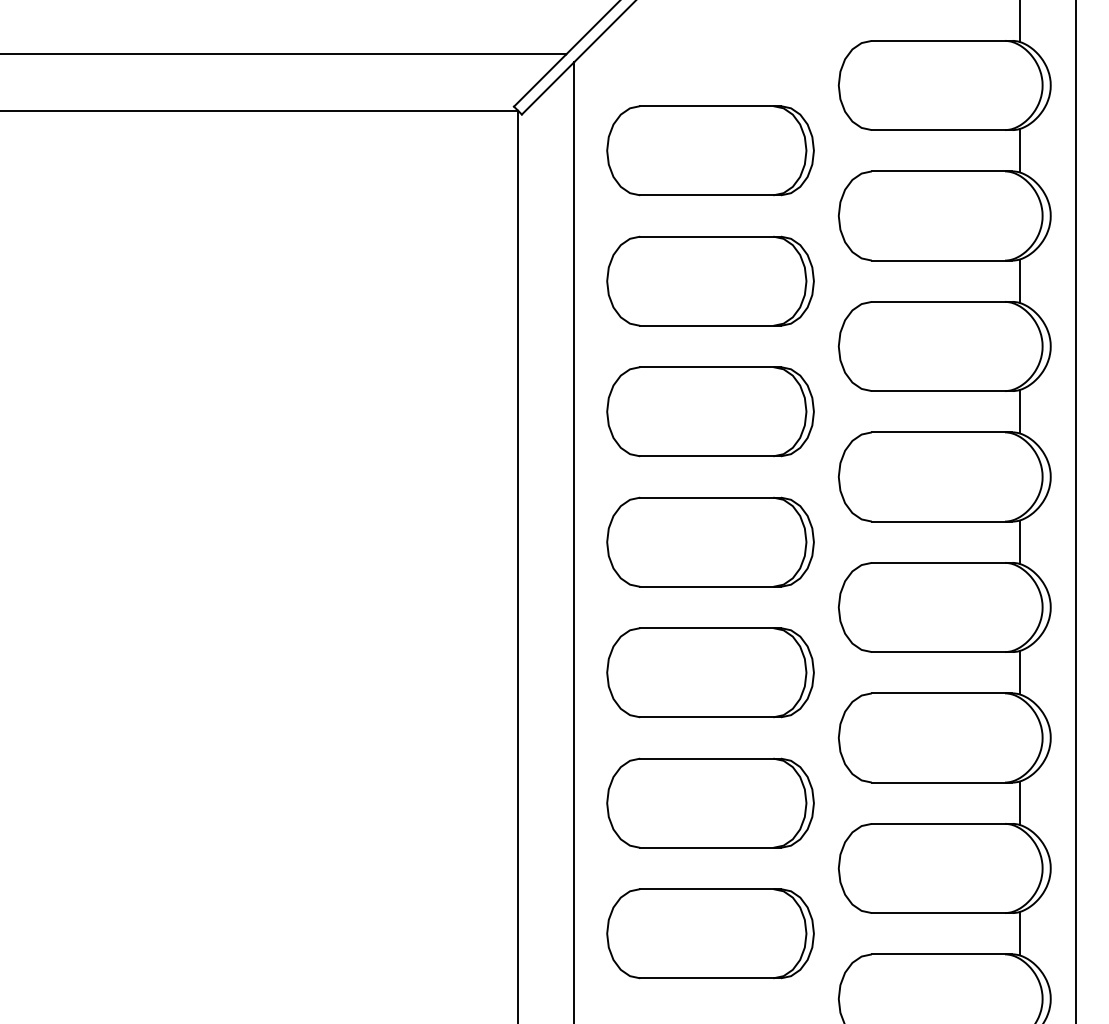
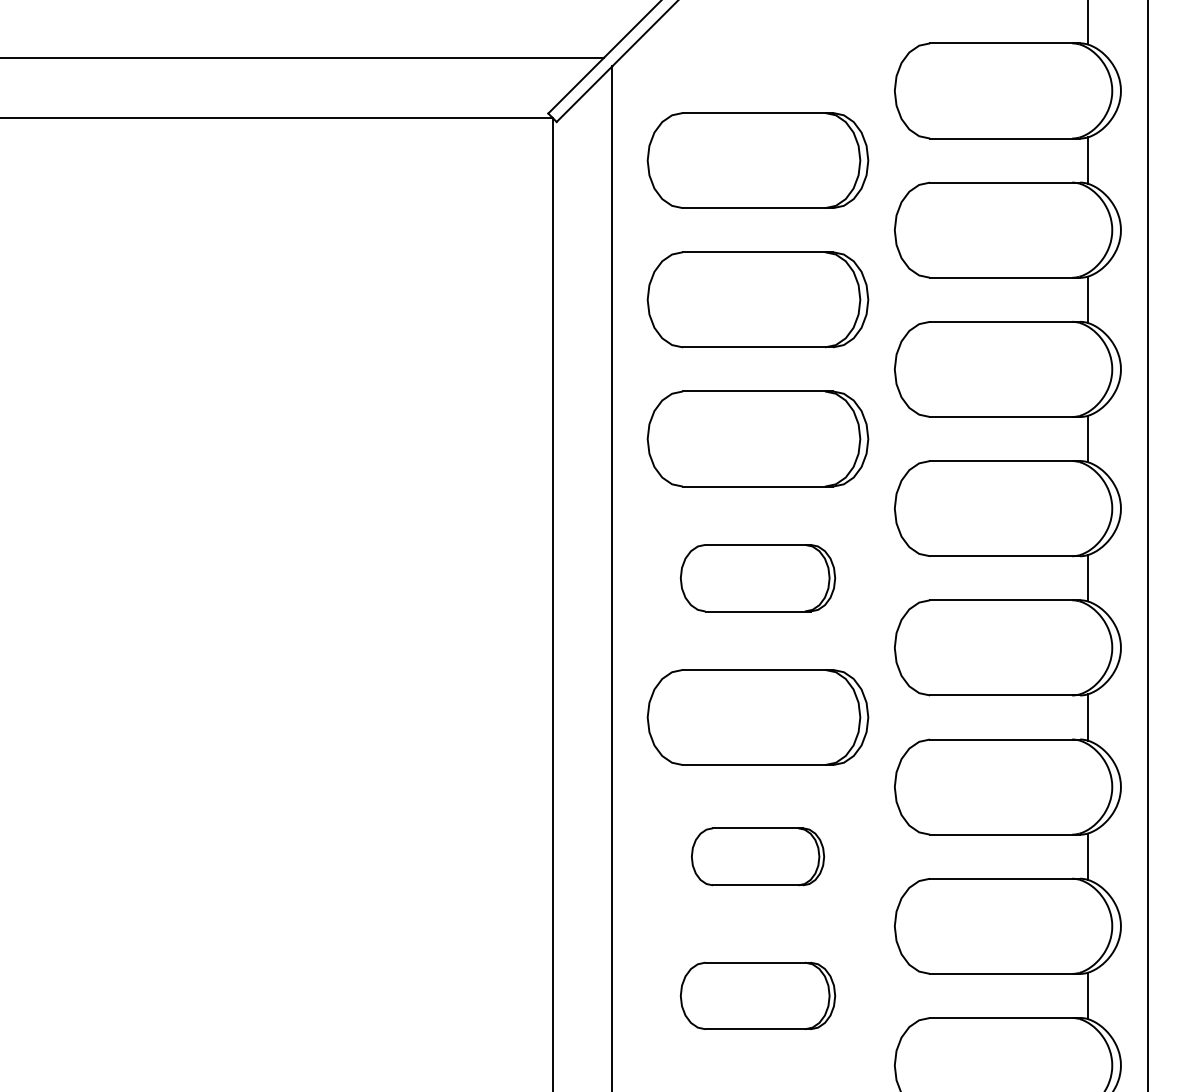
part: (710, 541) -> (757, 577), size x0.7
part: (710, 803) -> (757, 856), size x0.6
part: (710, 933) -> (757, 995), size x0.7

